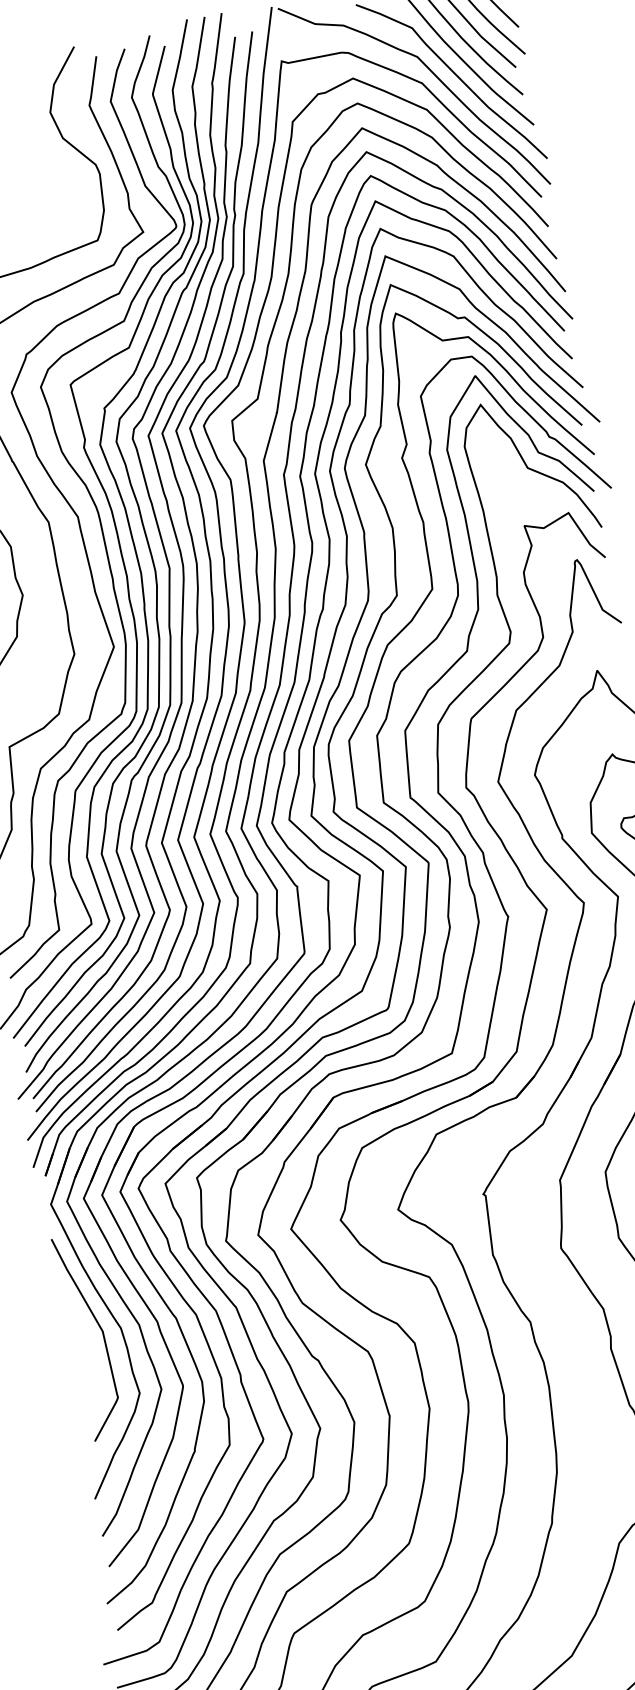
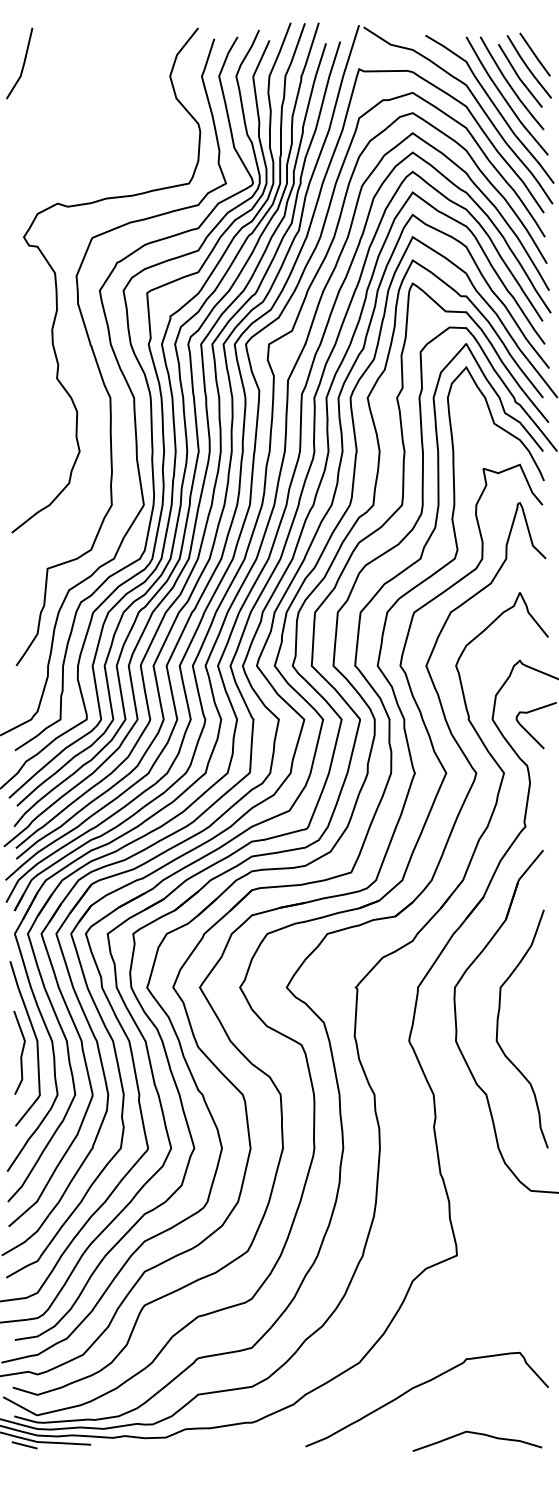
curve: (85, 1349) -> (21, 1052), added

